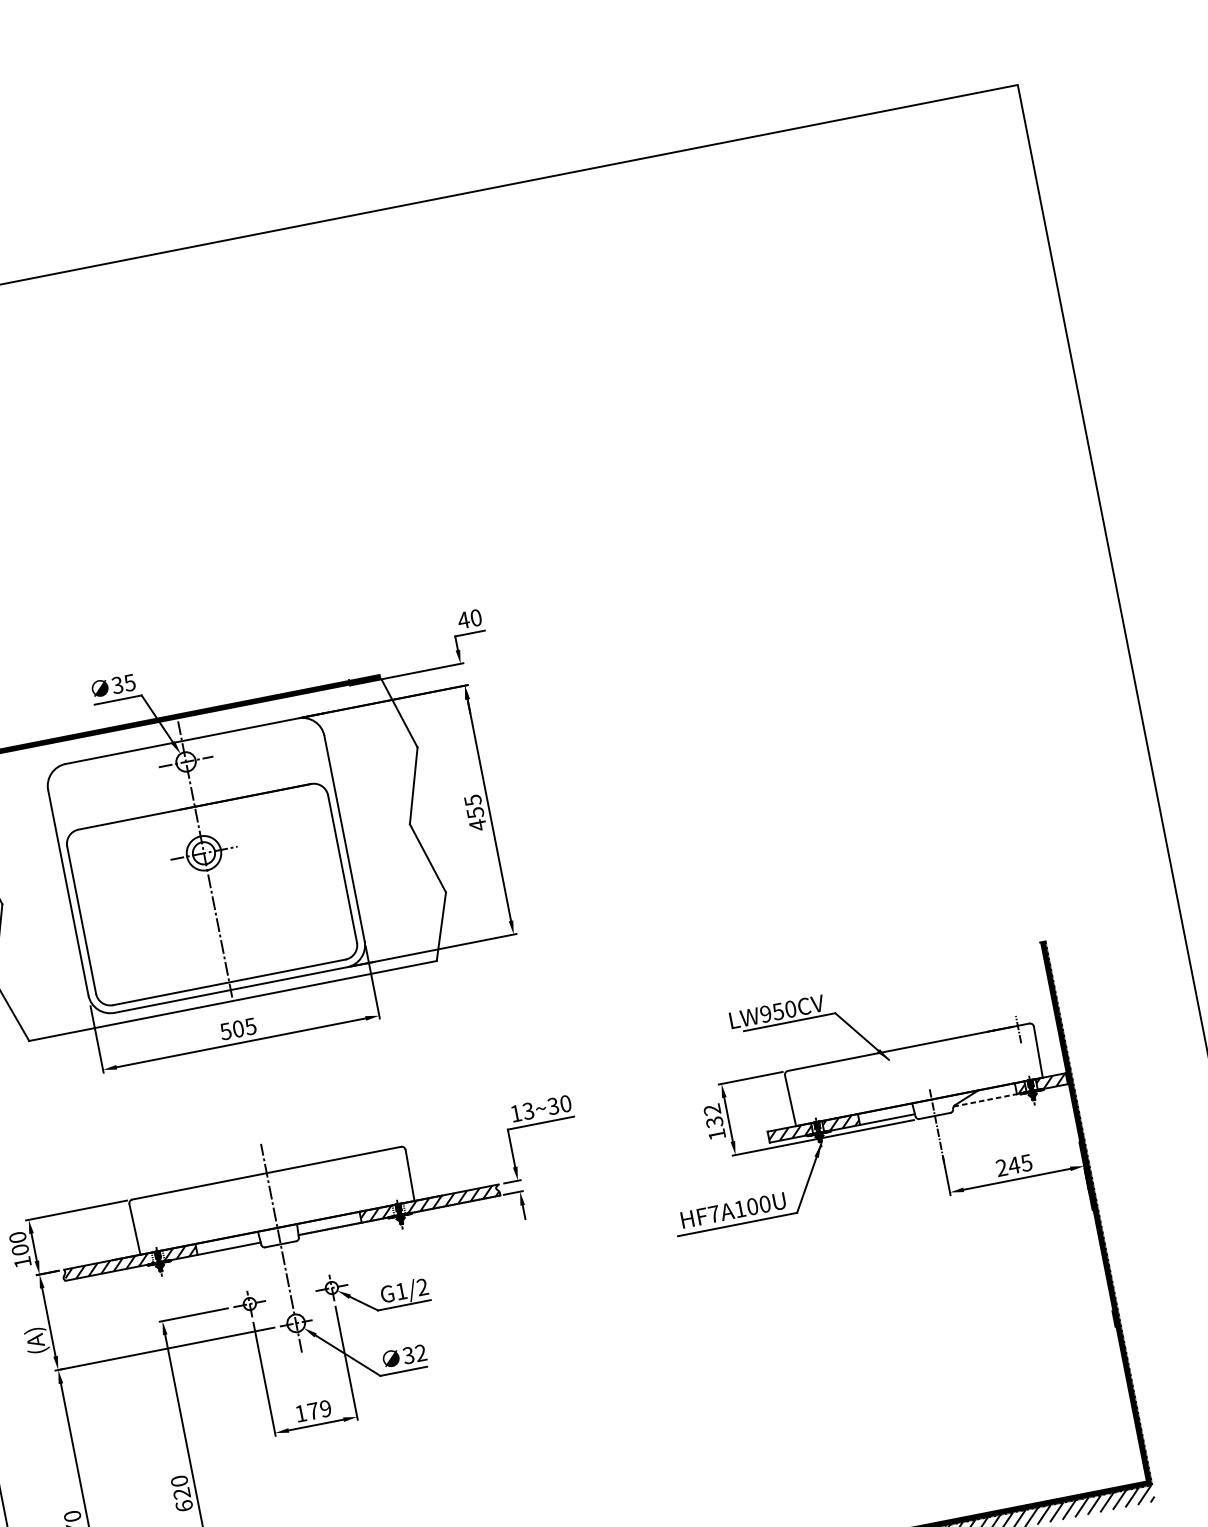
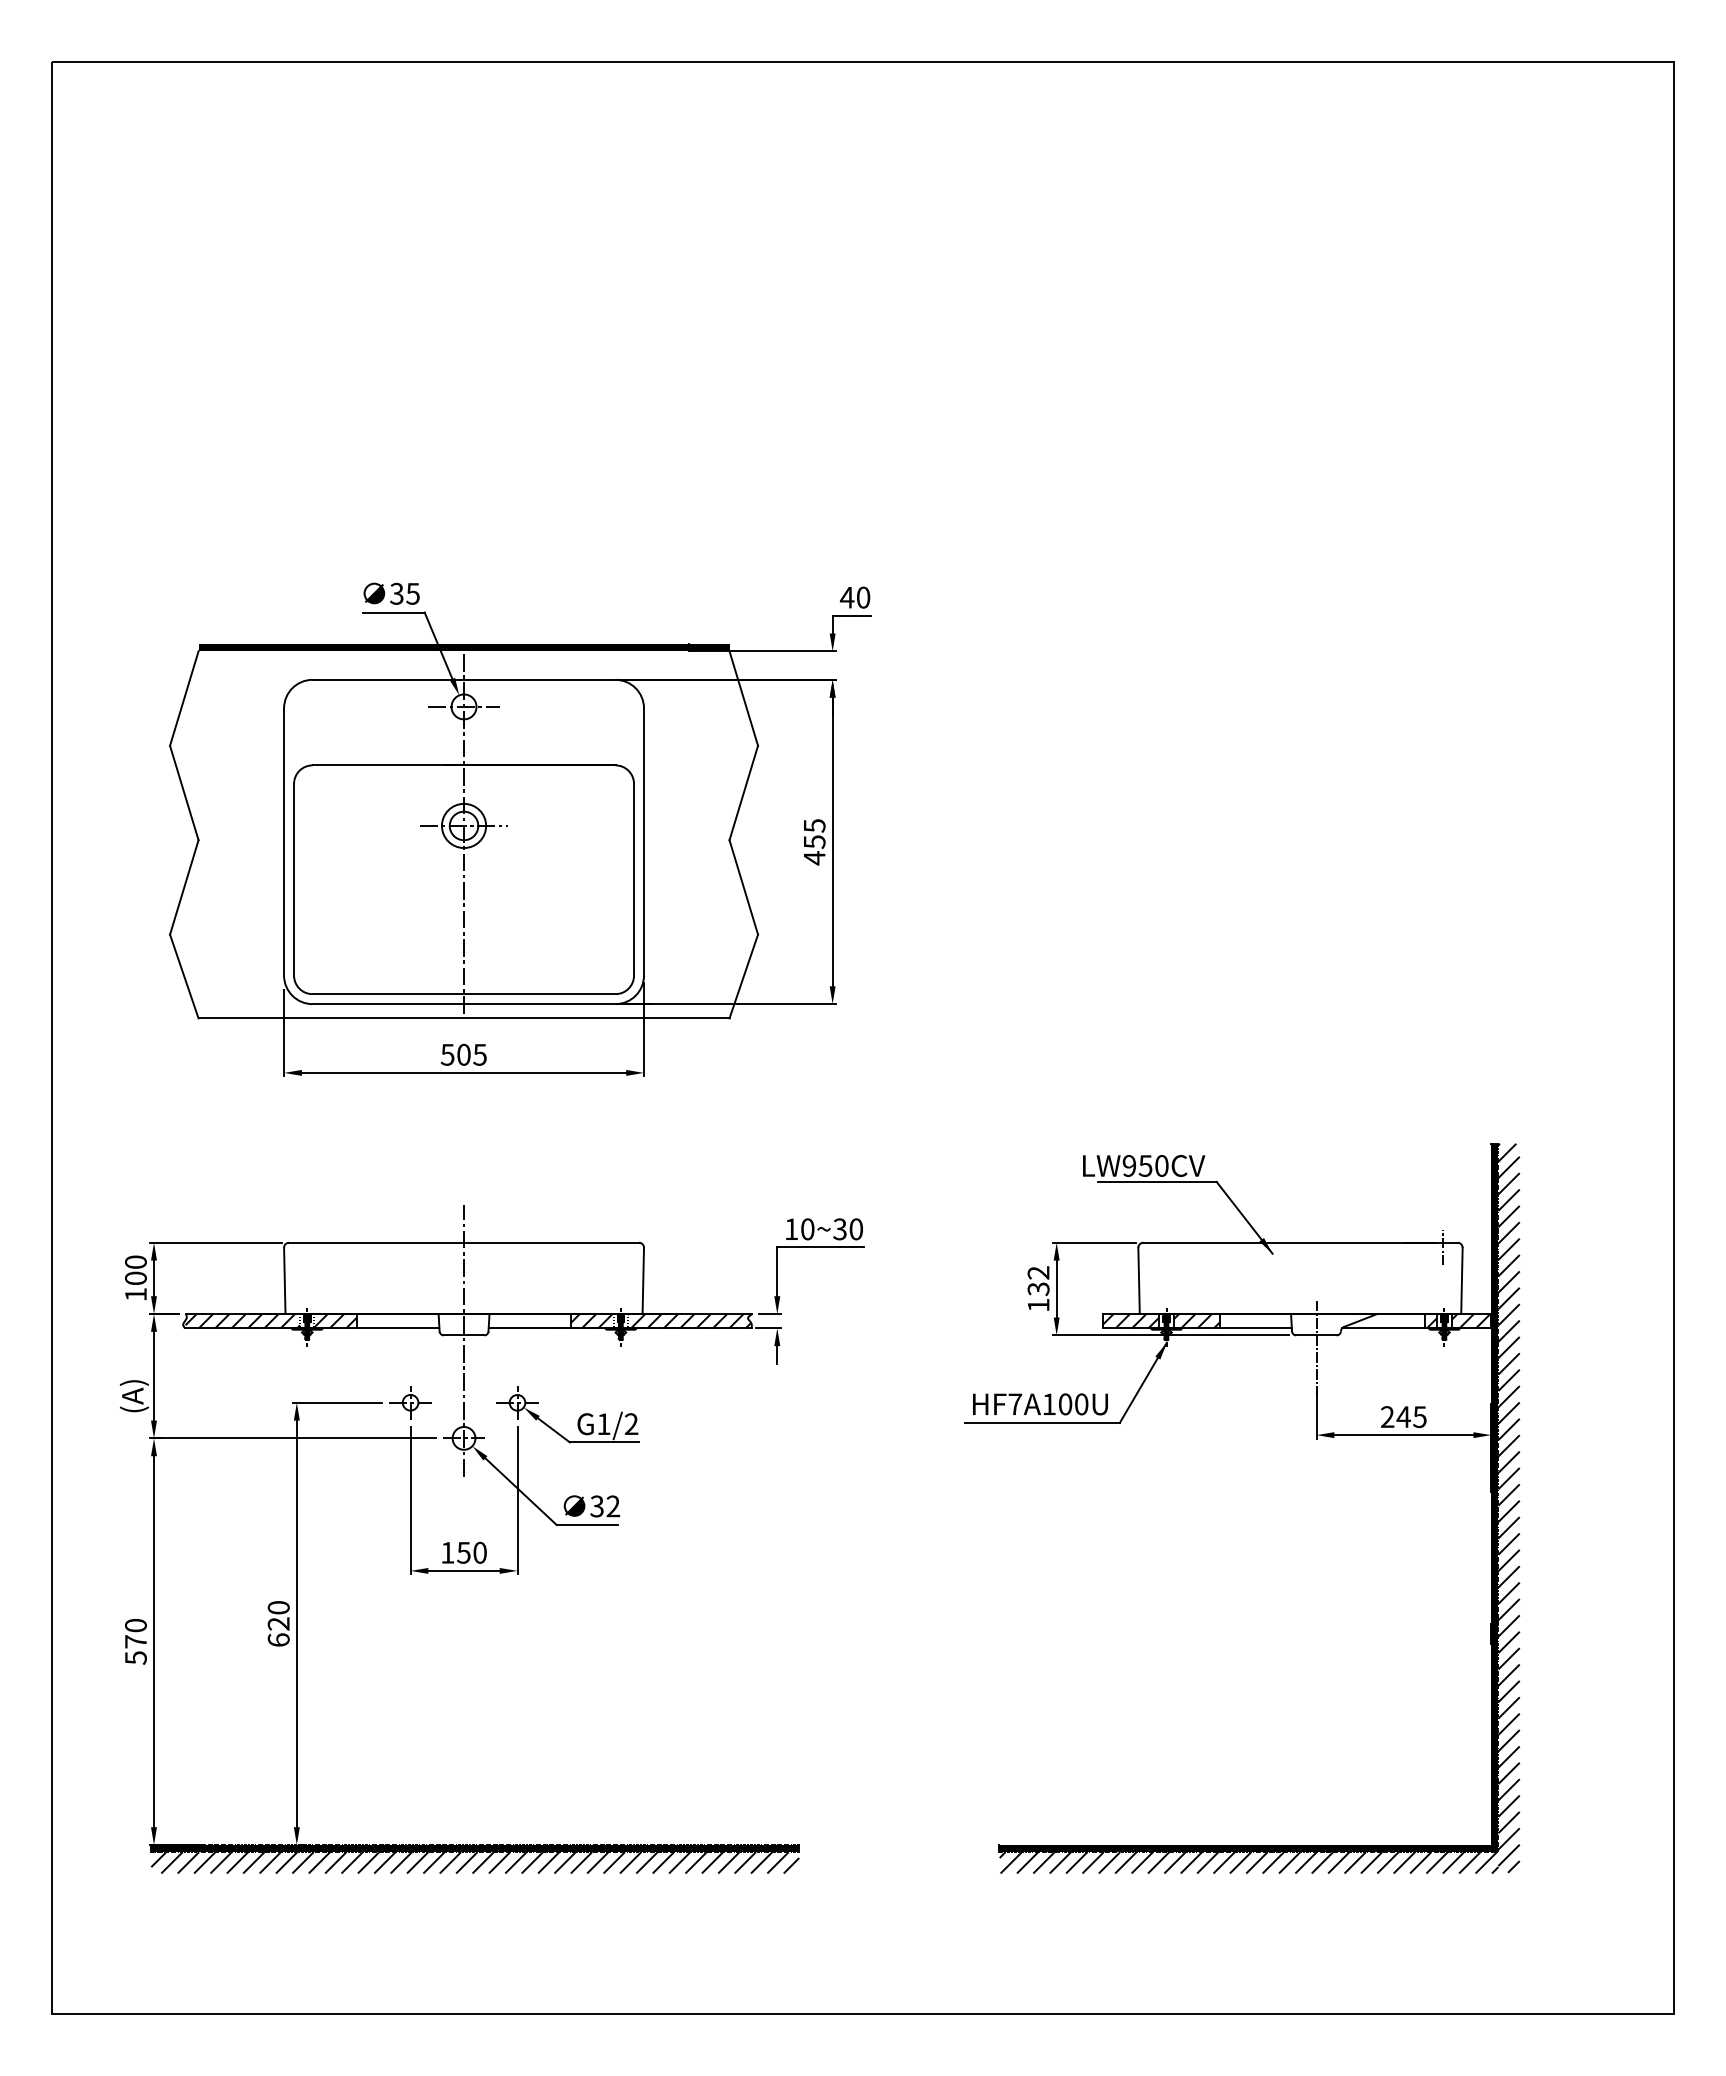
line: (986, 1100) -> (1384, 1328), dashed -> solid
text: (528, 1111) -> (807, 1229), 13~30 -> 10~30
hatch: (1108, 1219) -> (1508, 1507), added
text: (319, 1409) -> (471, 1552), 179 -> 150

